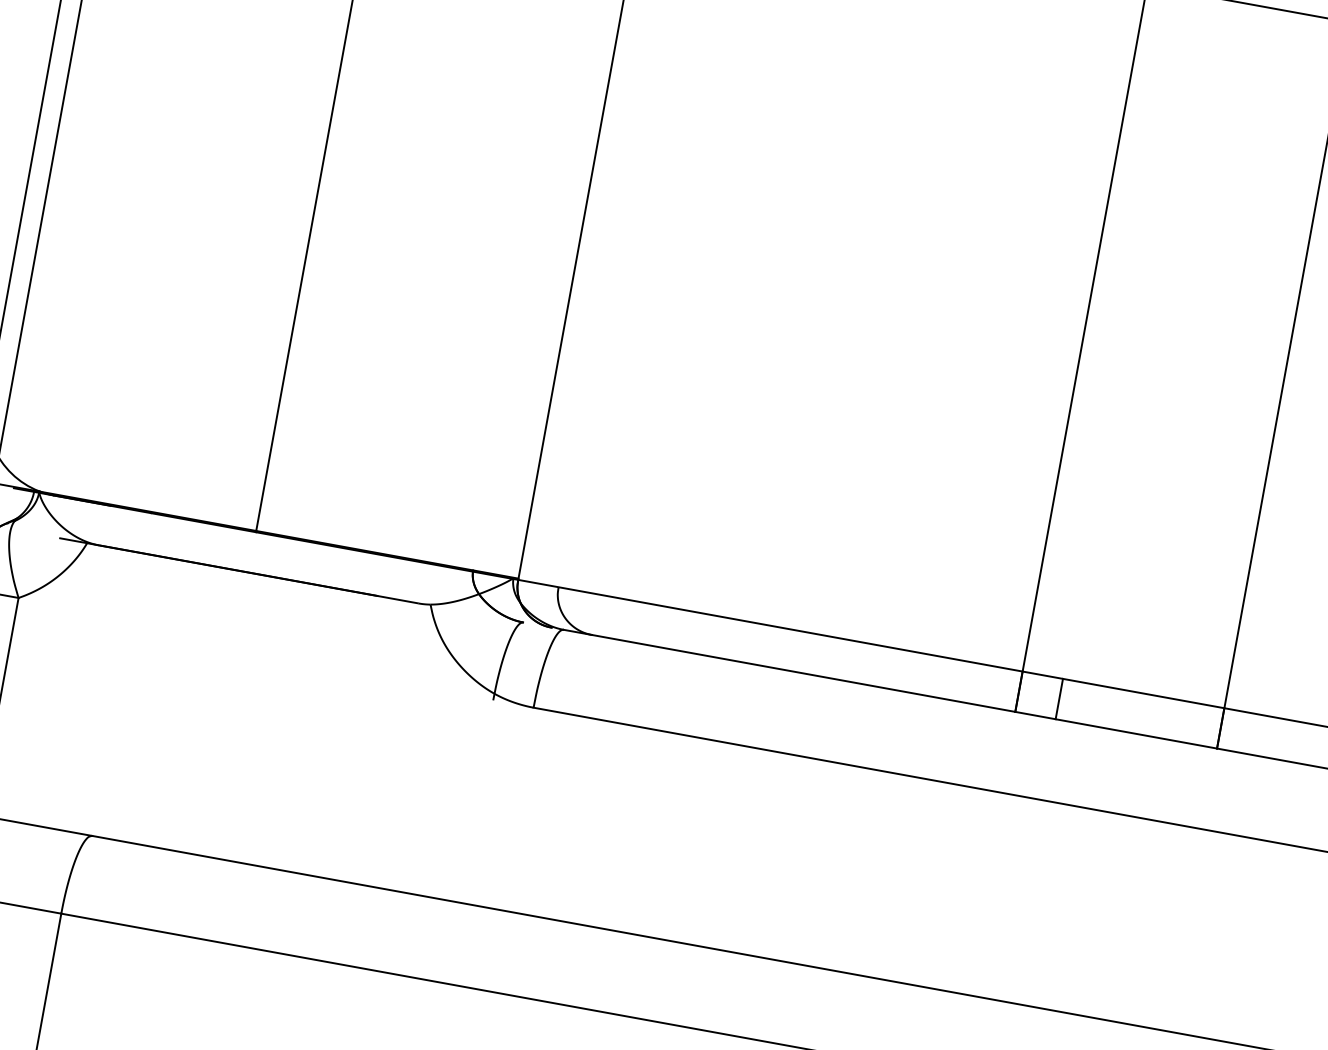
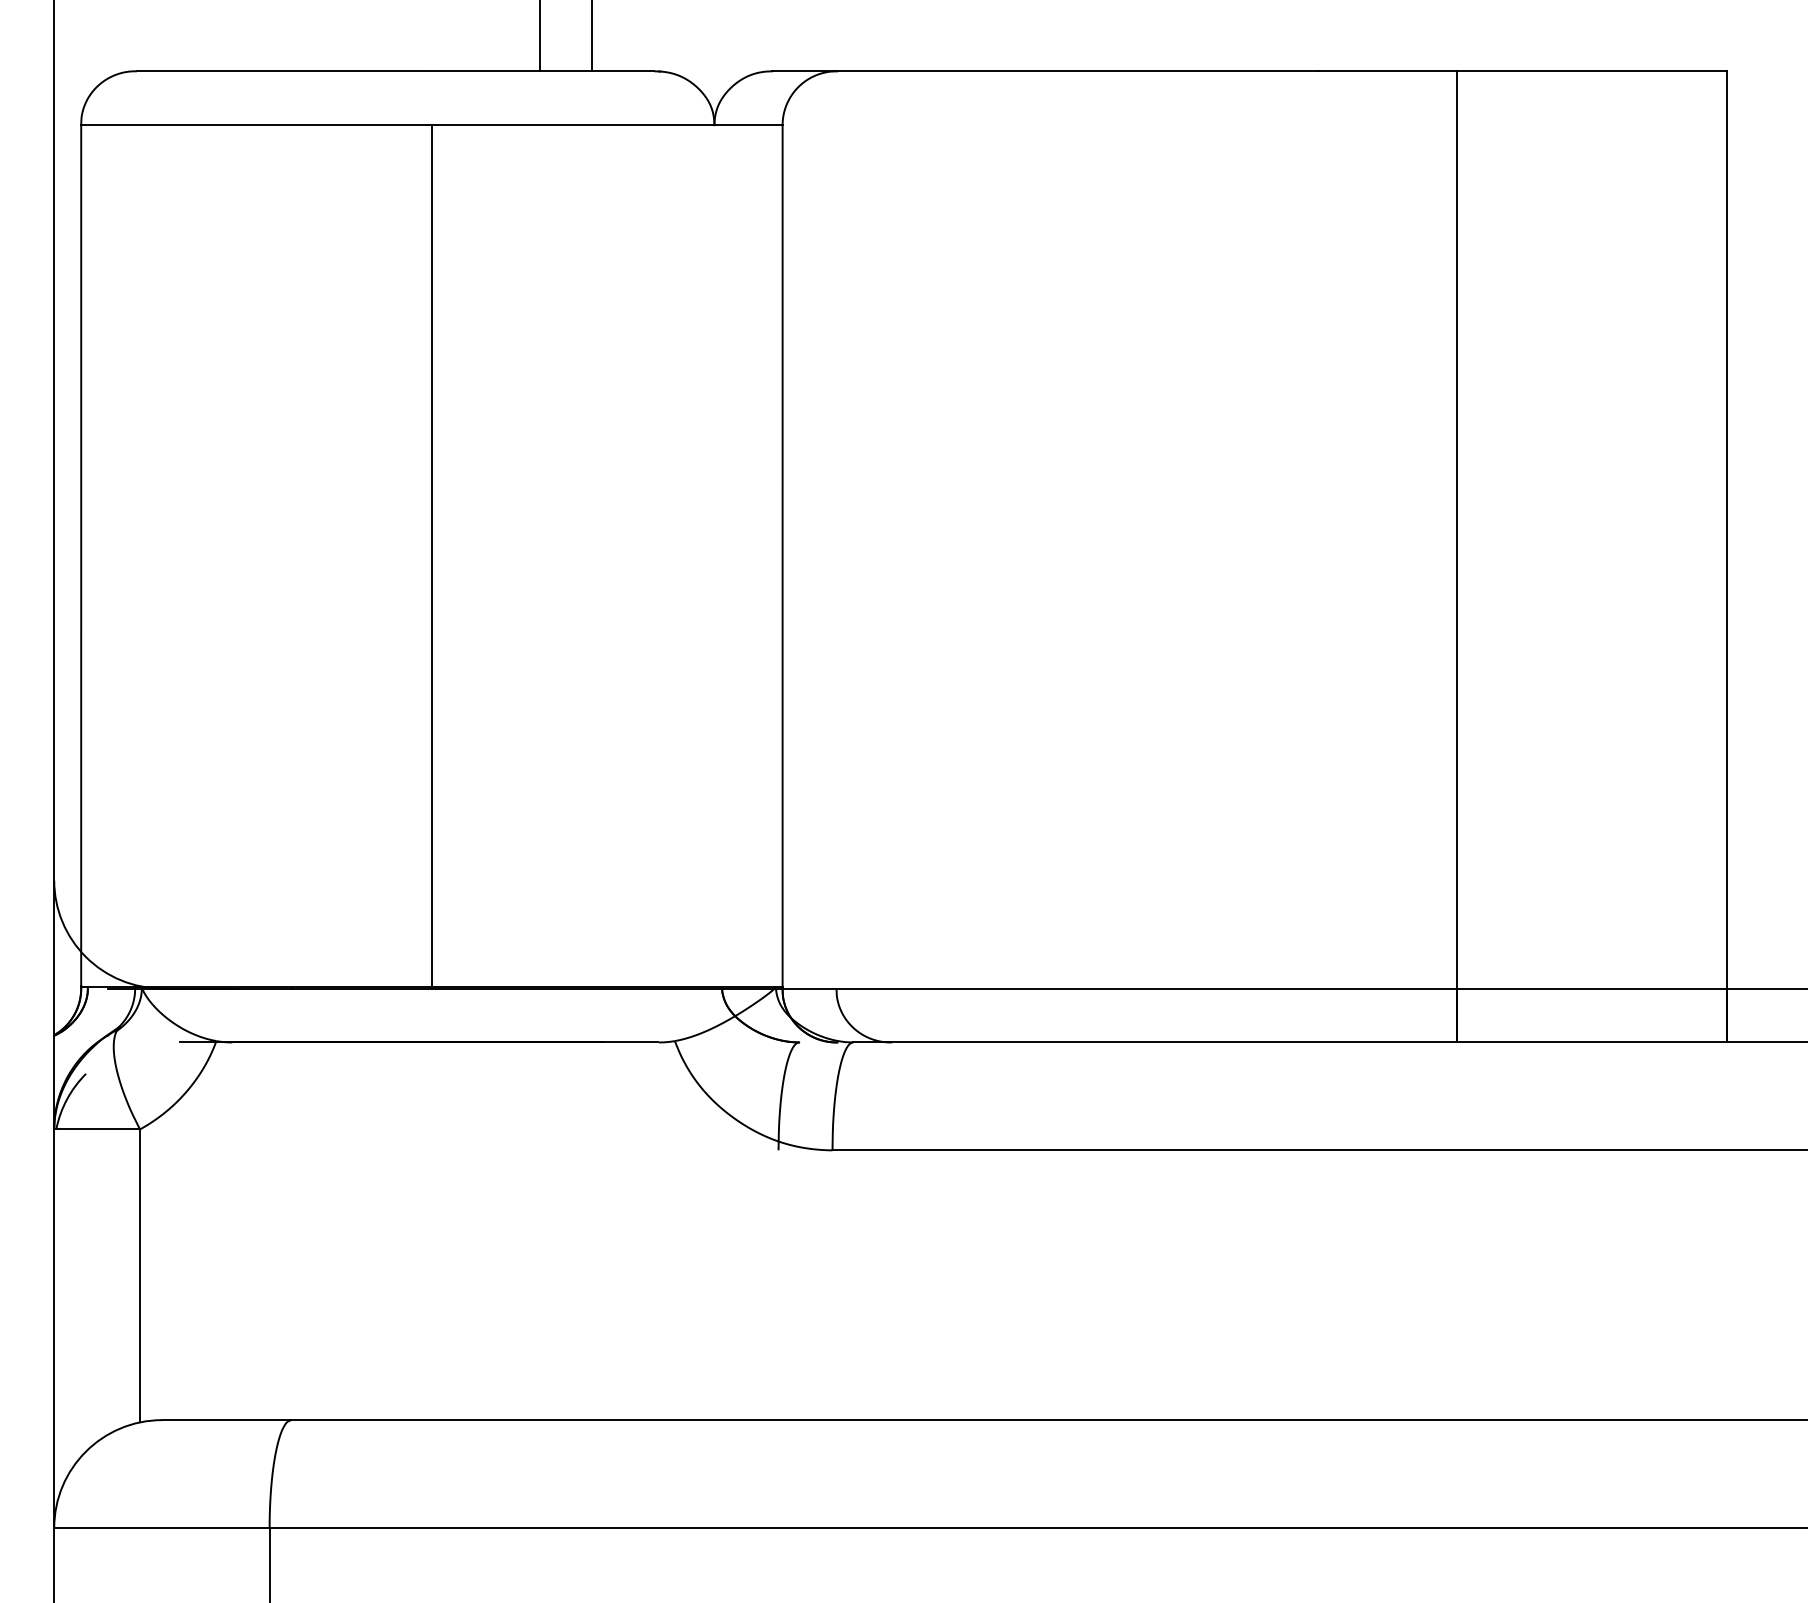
line: (1058, 699) -> (1510, 1015), removed

